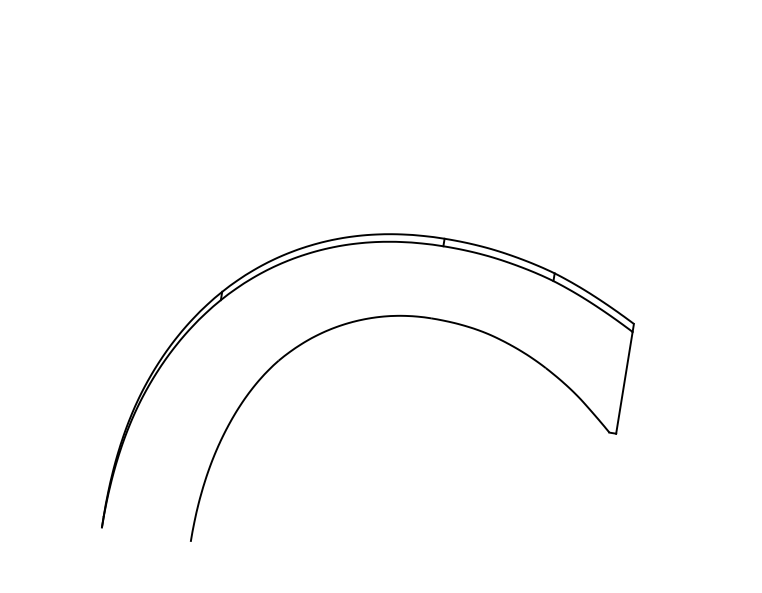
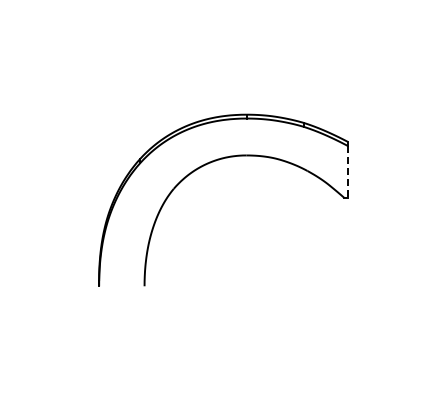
line: (623, 383) -> (347, 172), solid -> dashed

